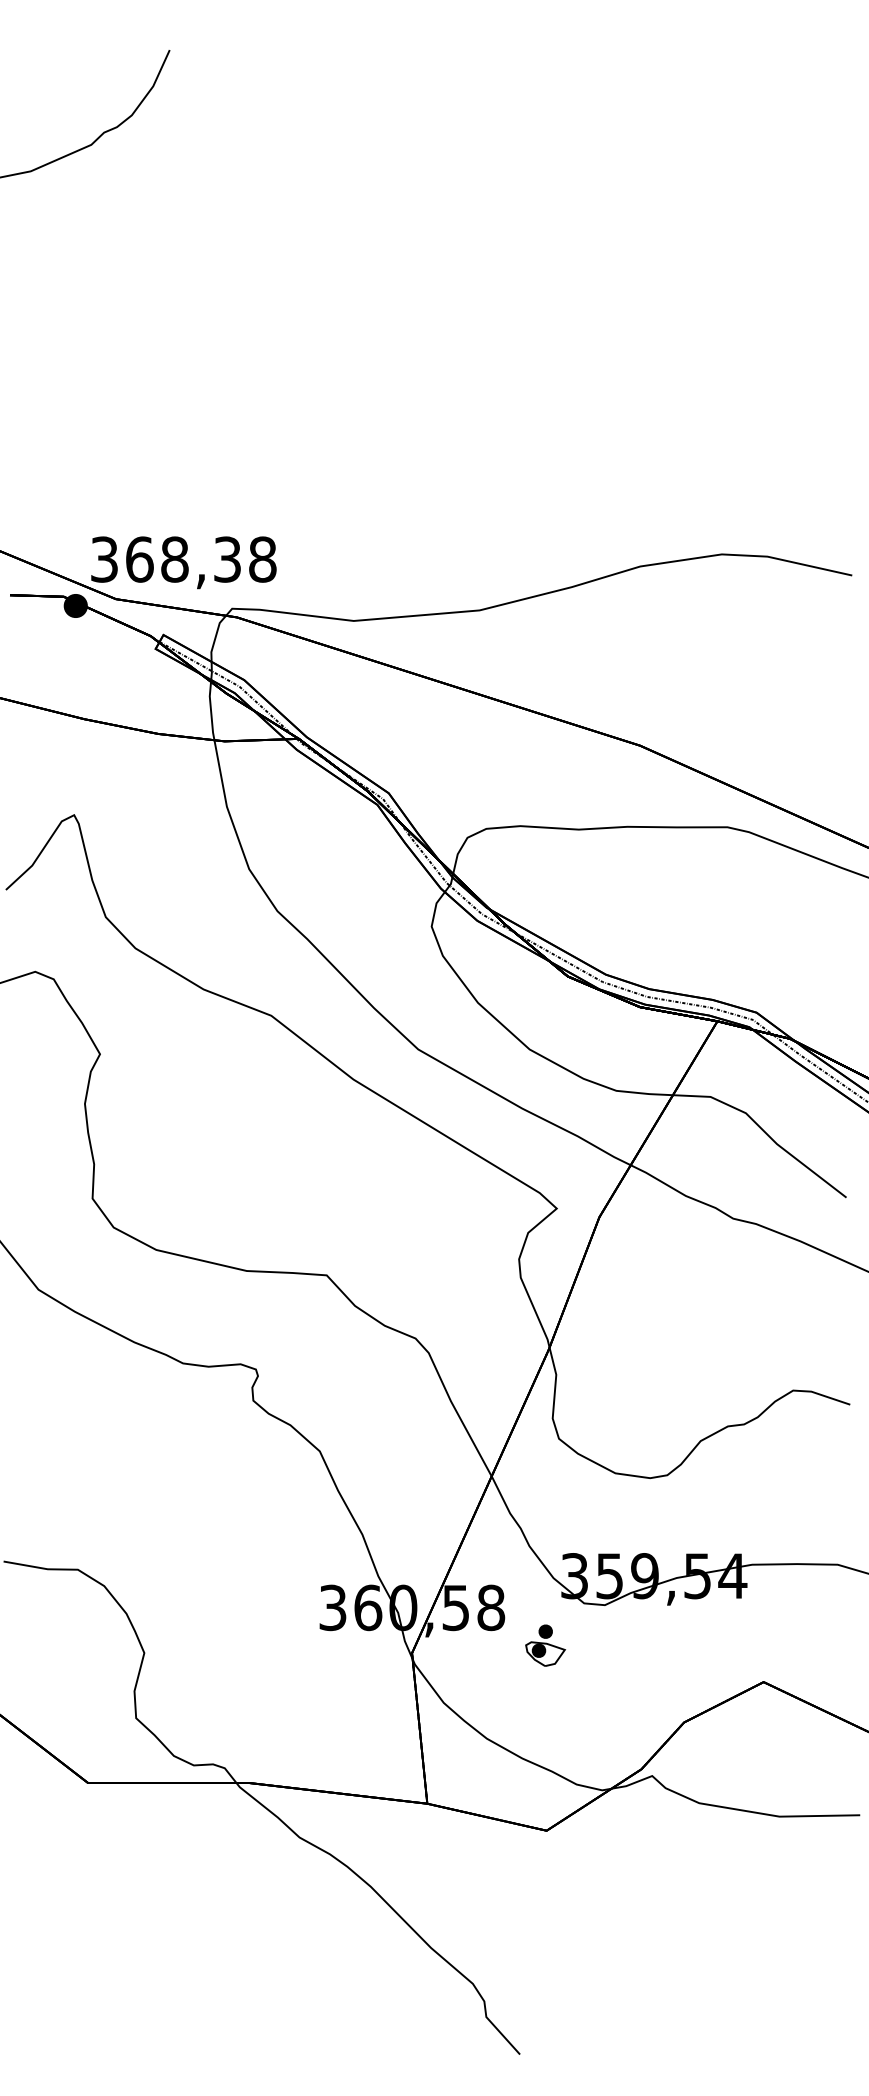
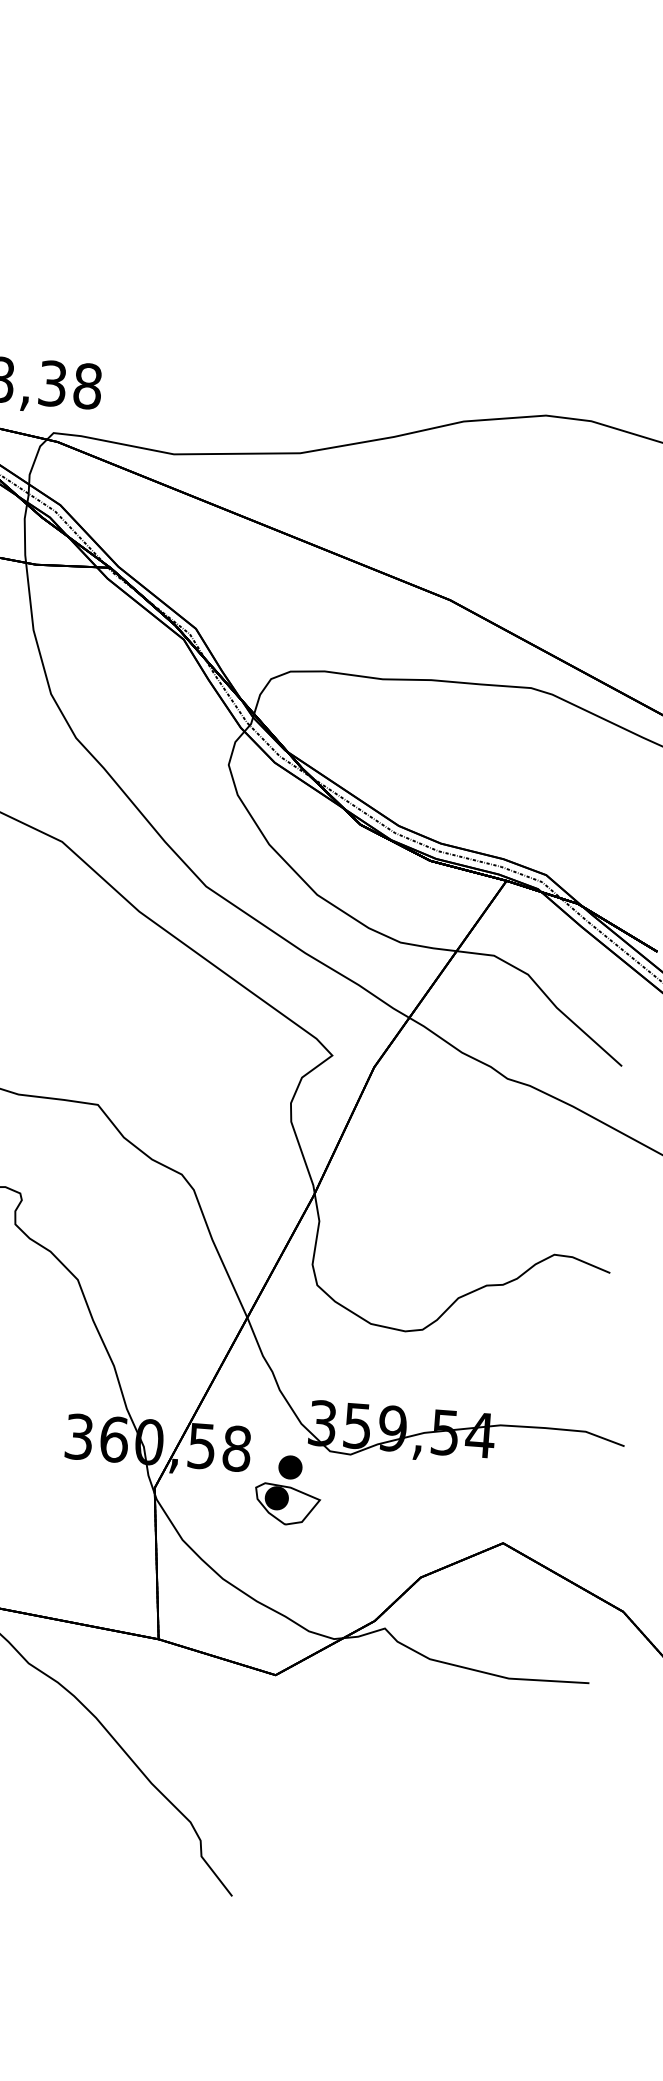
part: (545, 1645) -> (288, 1490), size x1.67

